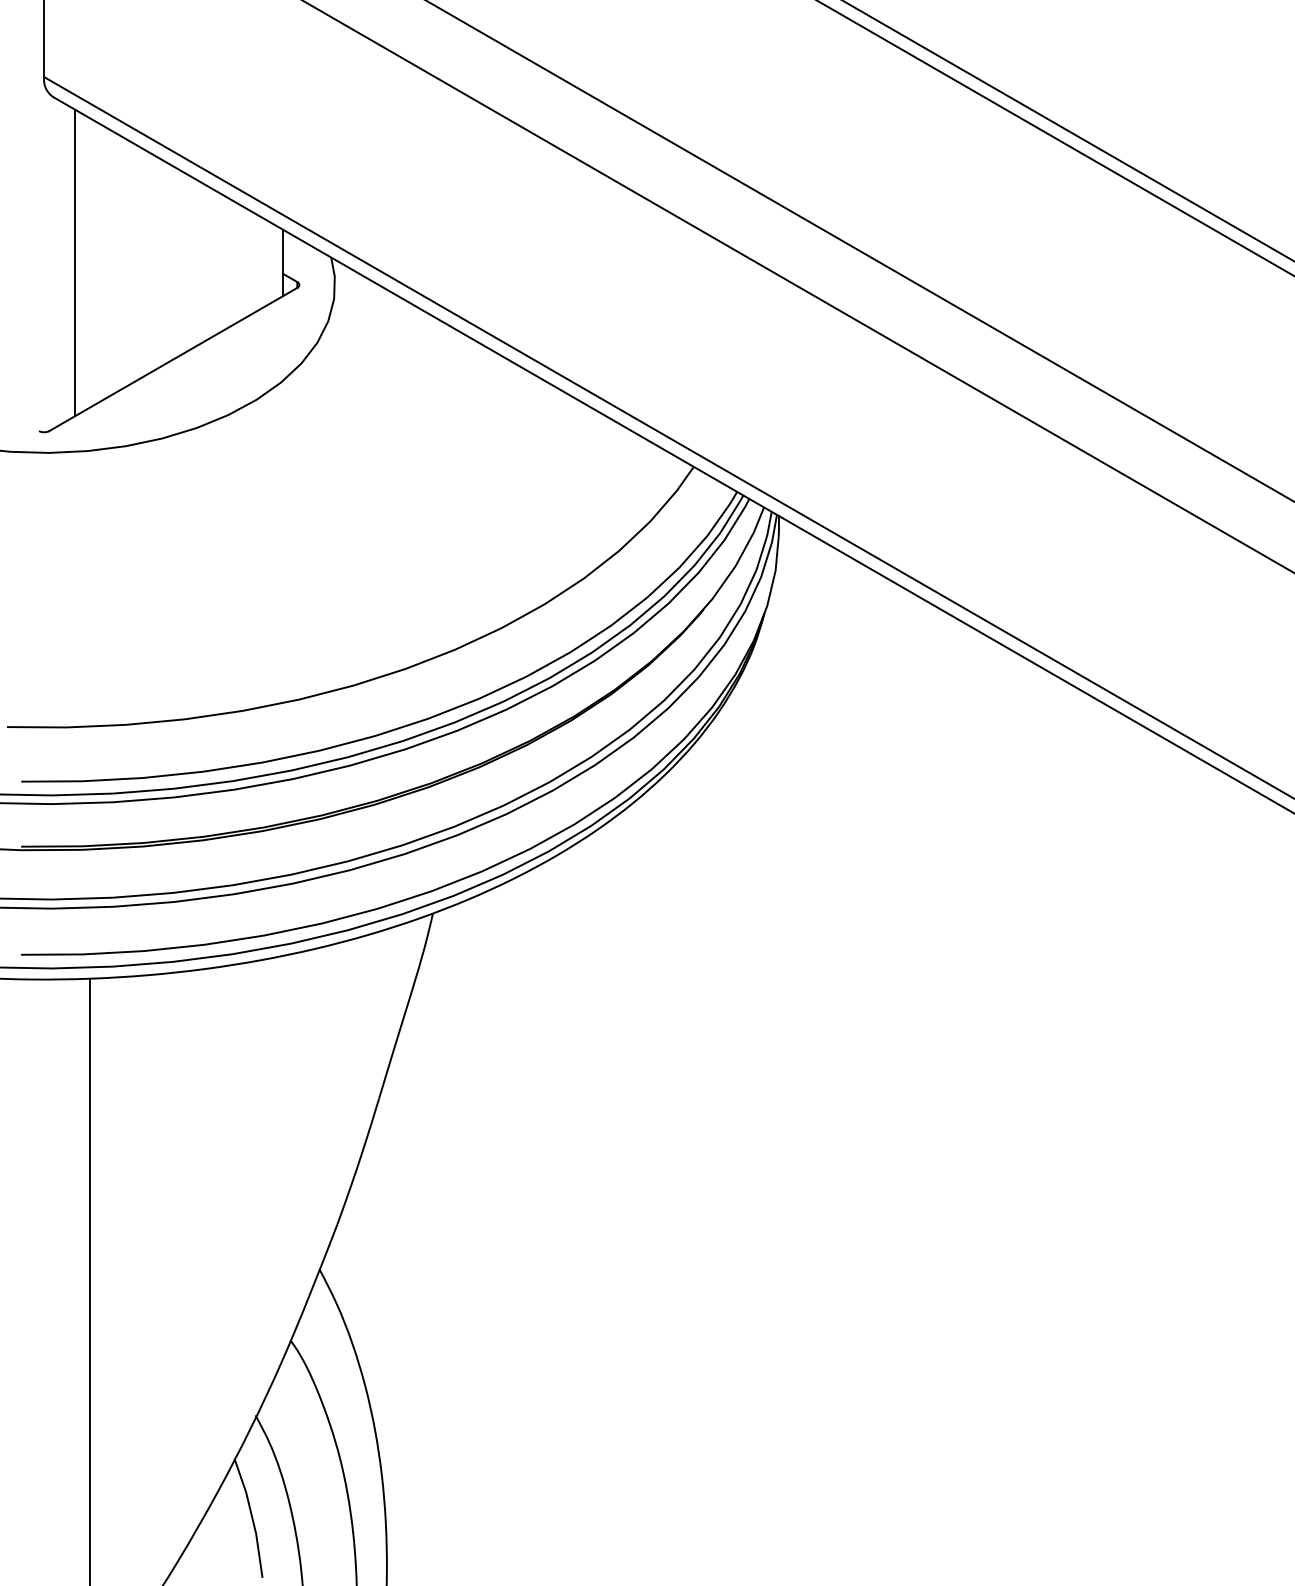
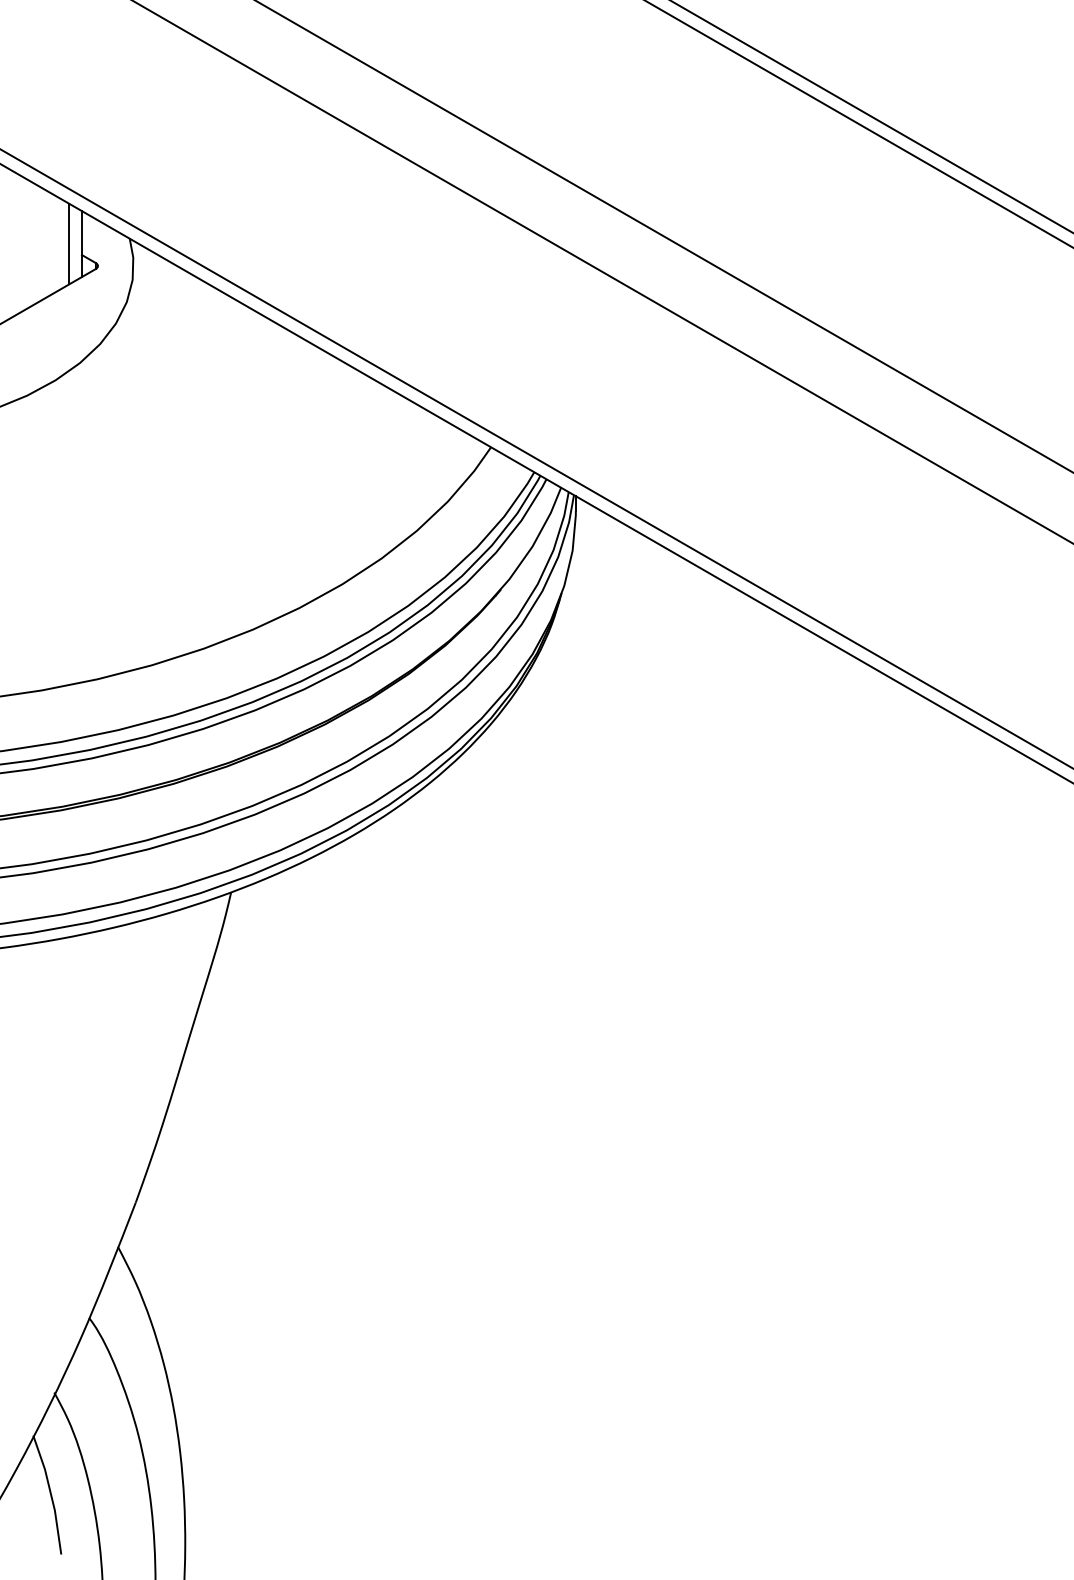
line: (270, 262) -> (69, 243), added

